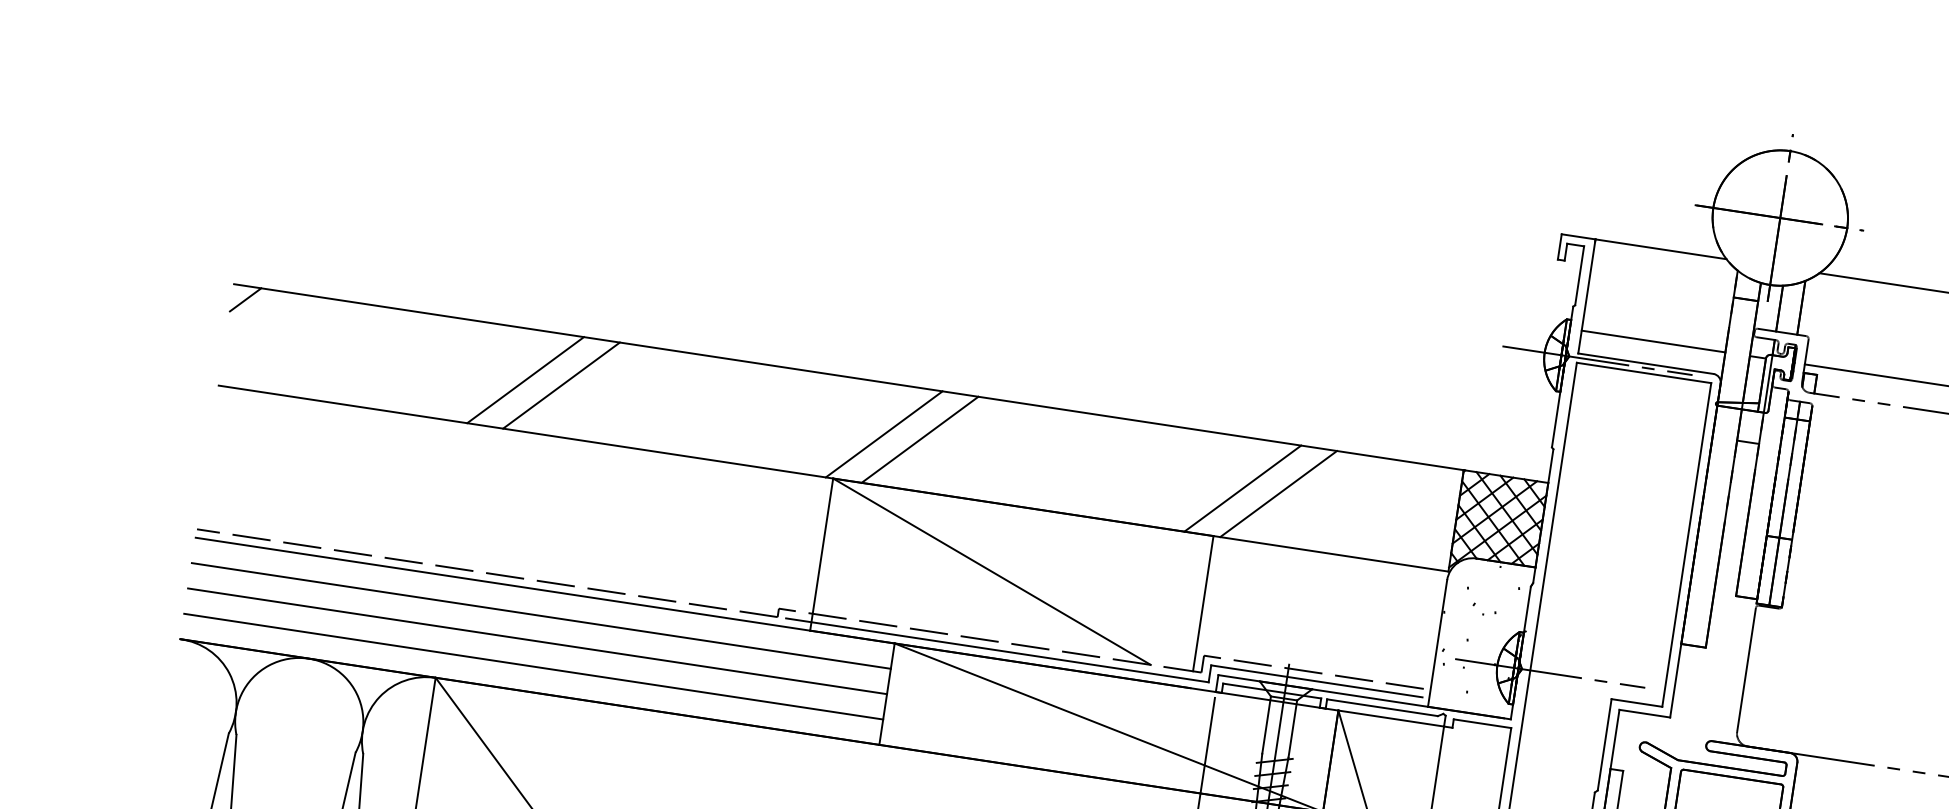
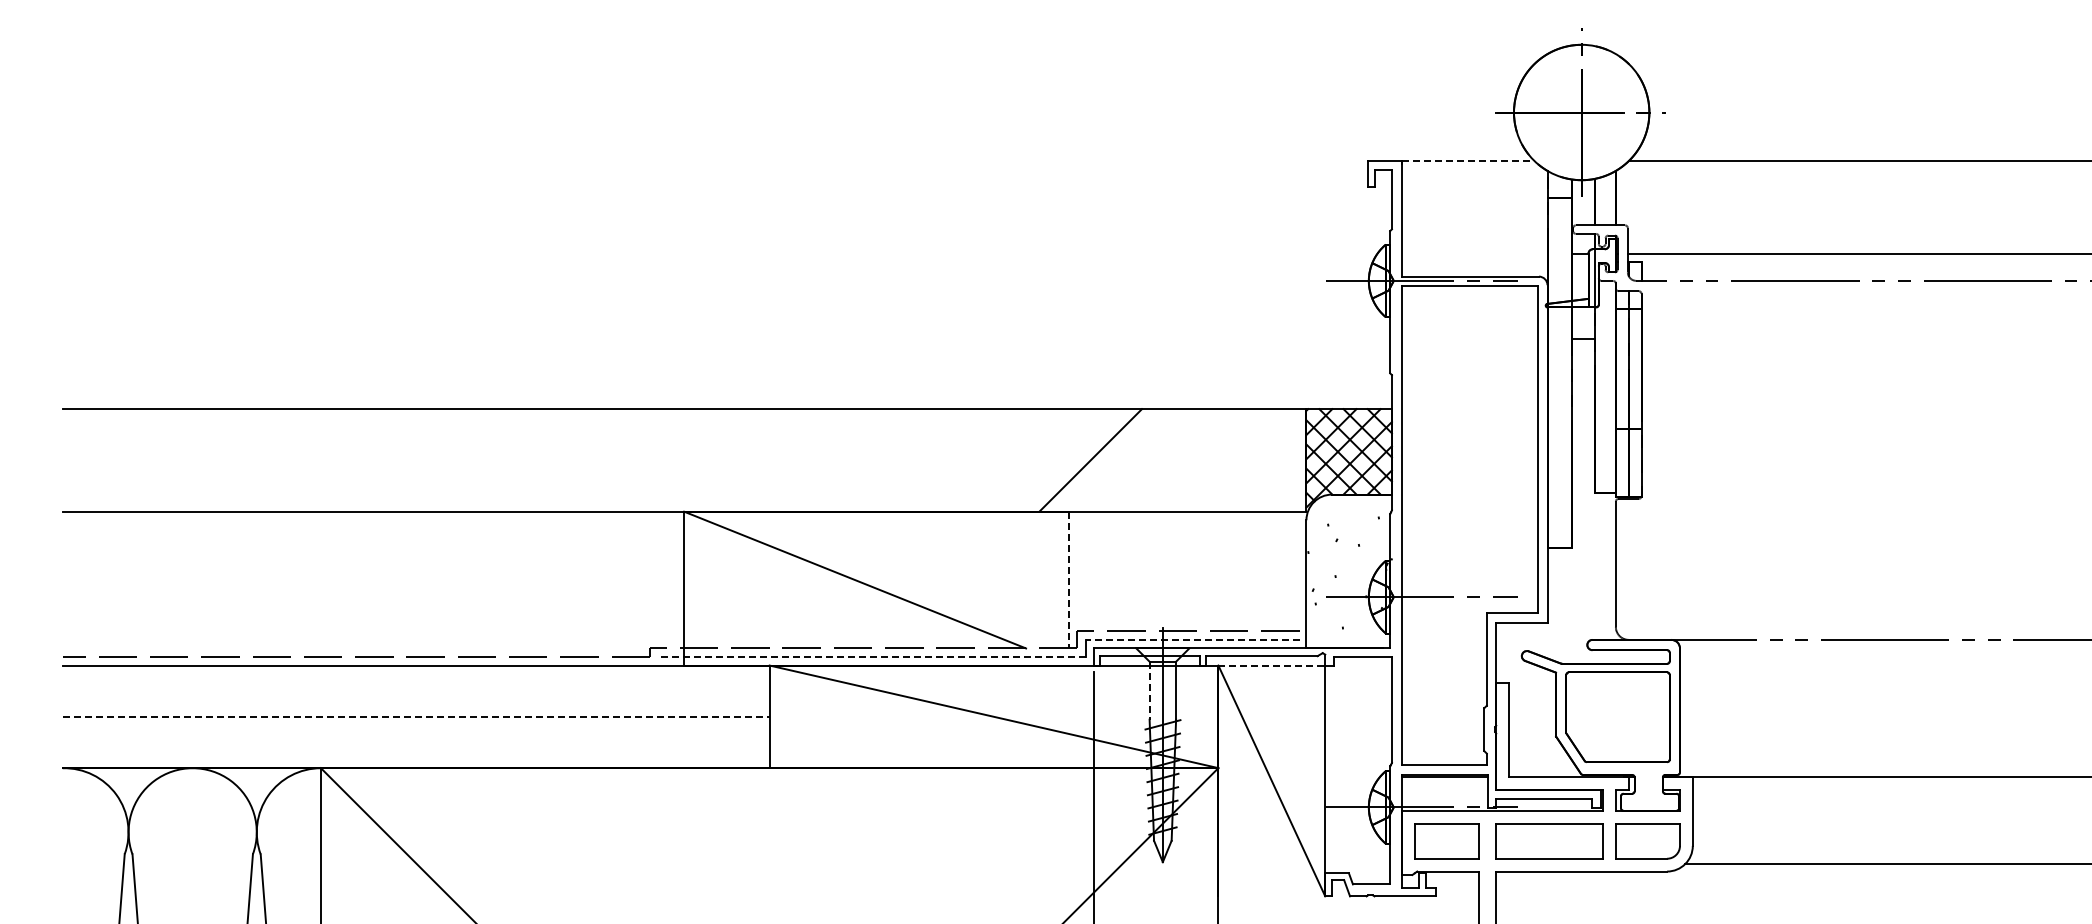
line: (1661, 249) -> (1468, 161), solid -> dashed
line: (245, 299) -> (76, 422), removed
line: (1653, 341) -> (1474, 253), removed
line: (525, 380) -> (365, 460), removed
line: (561, 385) -> (401, 460), removed
line: (883, 434) -> (727, 460), removed
line: (919, 439) -> (763, 460), removed
line: (1278, 494) -> (1126, 460), removed
line: (1202, 604) -> (1068, 580), solid -> dashed
line: (540, 616) -> (415, 691), removed
line: (537, 641) -> (416, 716), solid -> dashed
line: (997, 650) -> (872, 657), solid -> dashed
line: (533, 666) -> (415, 742), removed
line: (1316, 680) -> (1192, 639), solid -> dashed
line: (1391, 718) -> (1272, 665), solid -> dashed
line: (1266, 724) -> (1149, 690), solid -> dashed

